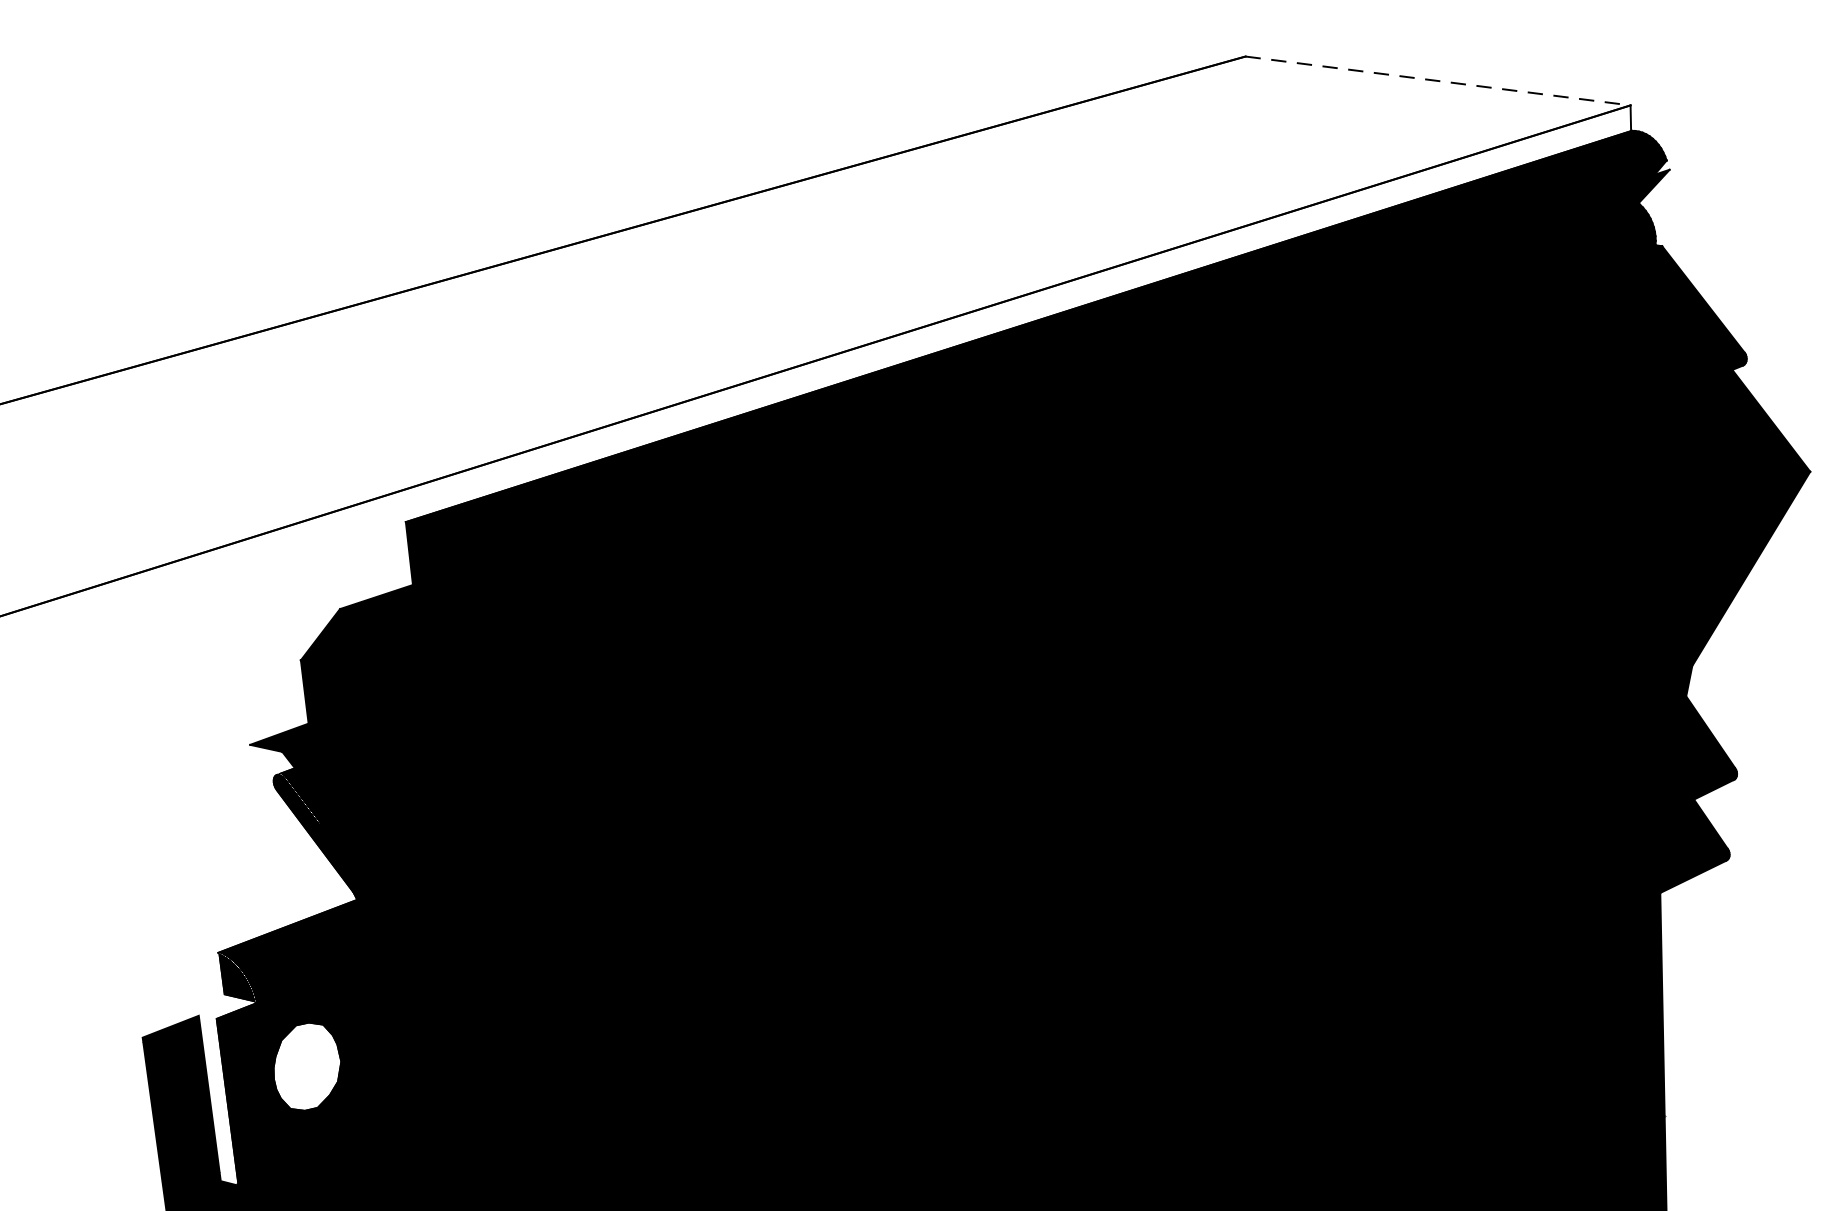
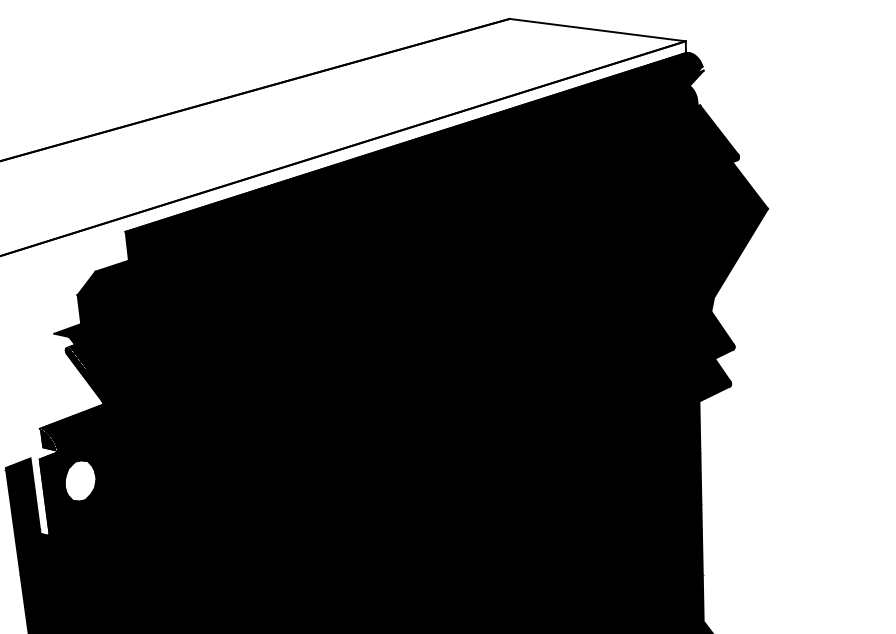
line: (1437, 81) -> (597, 30), dashed -> solid

